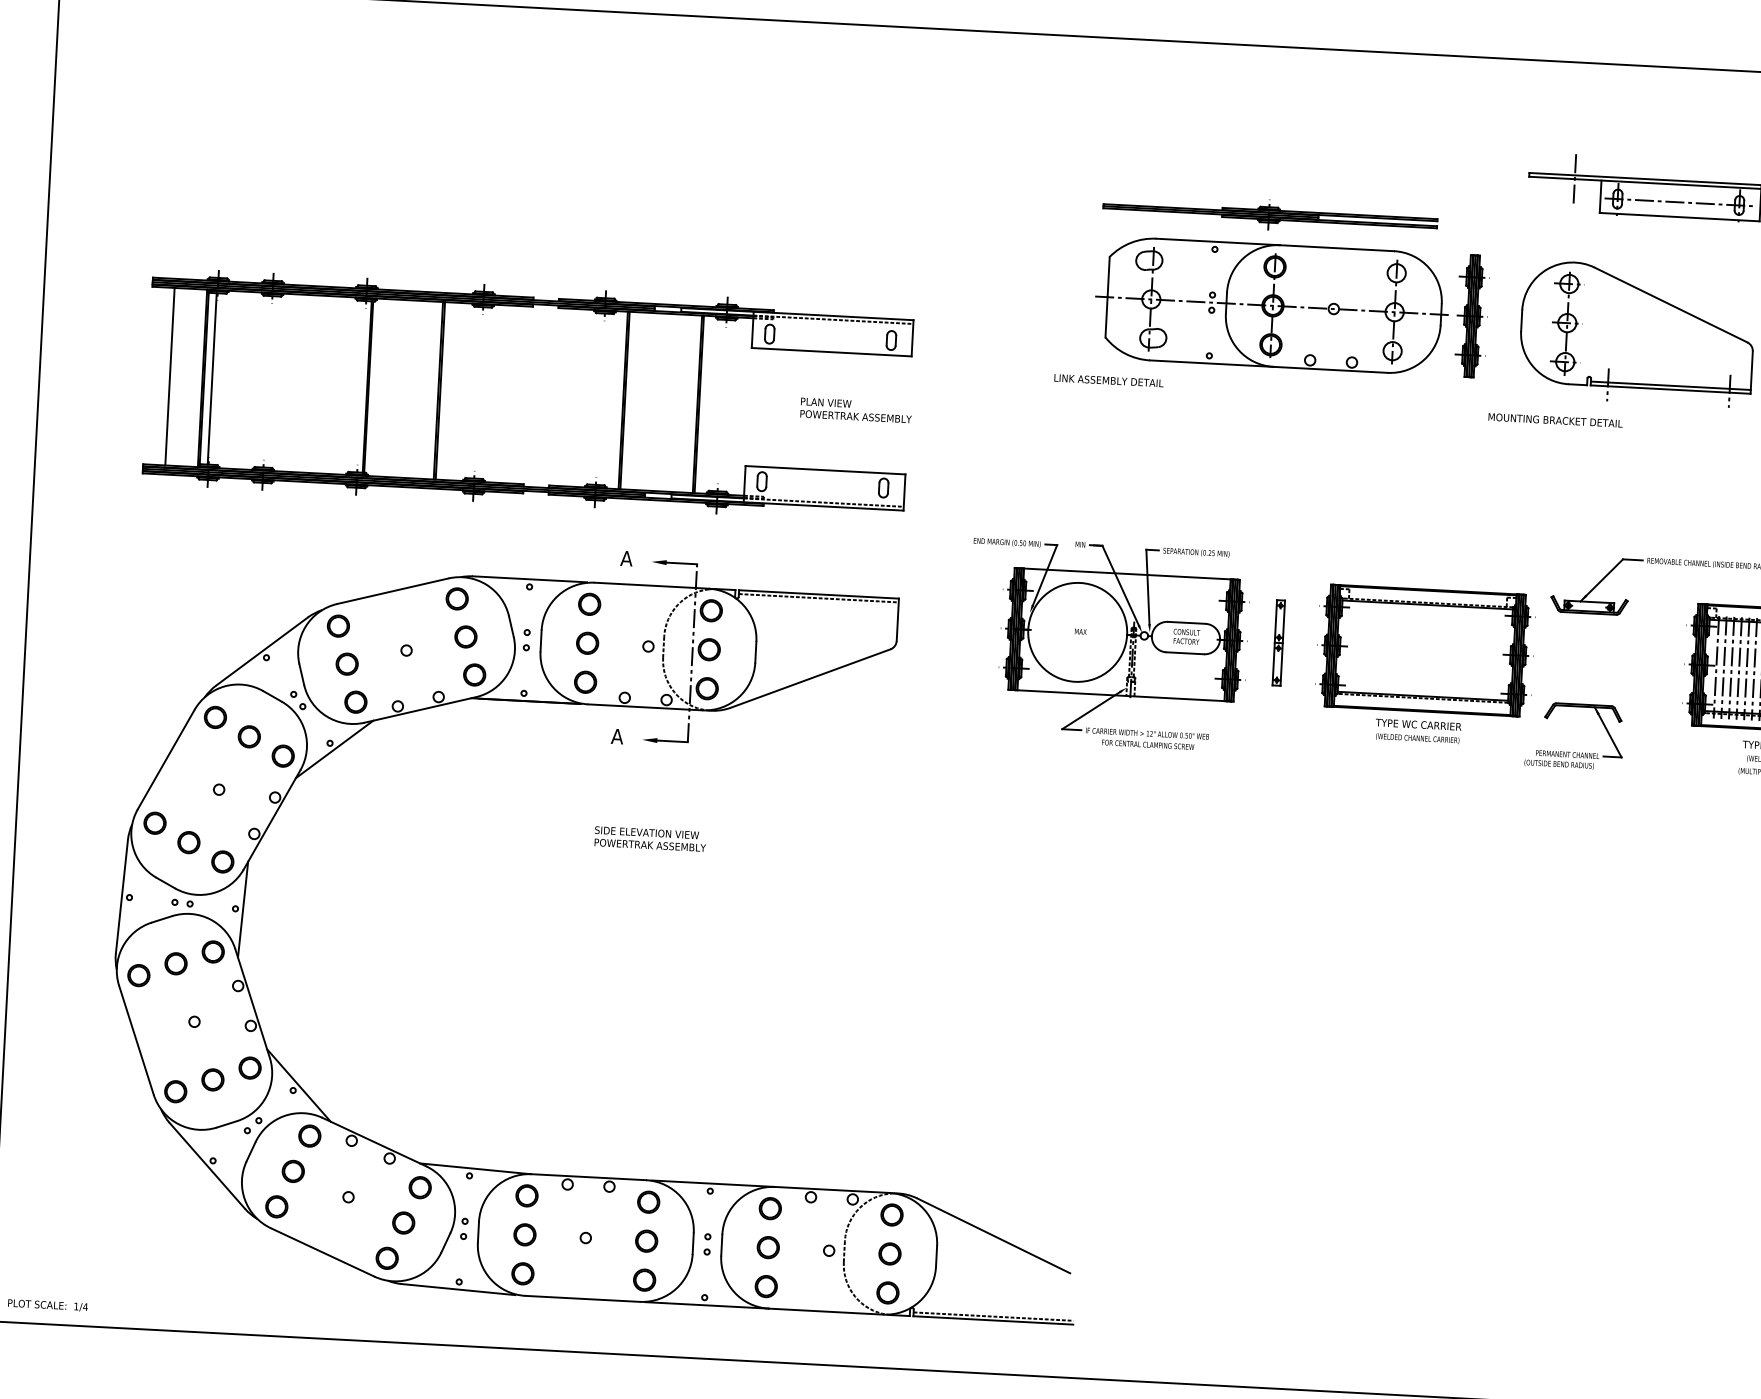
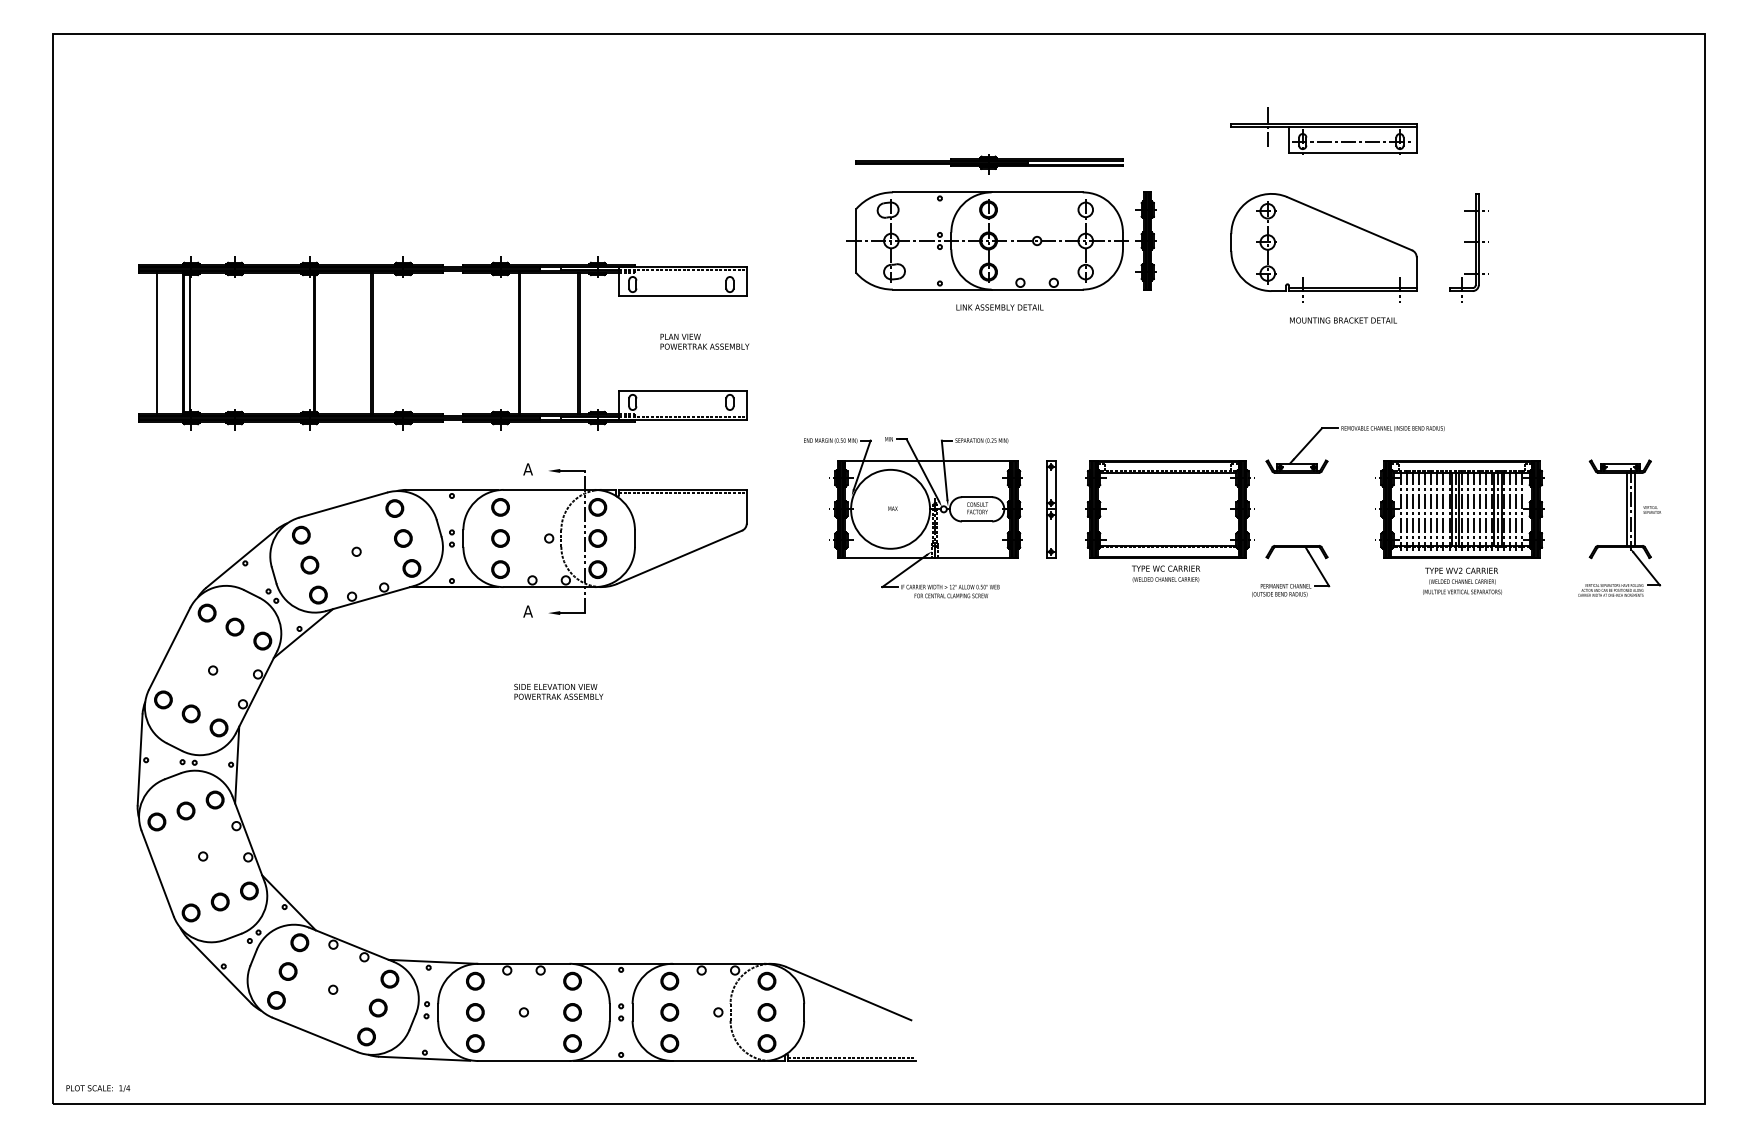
part: (1270, 217) -> (989, 164), moved
part: (1289, 306) -> (1001, 240), moved
text: (1108, 380) -> (999, 307), moved
text: (1555, 420) -> (1343, 320), moved
part: (1279, 643) -> (1051, 509), size x1.43

